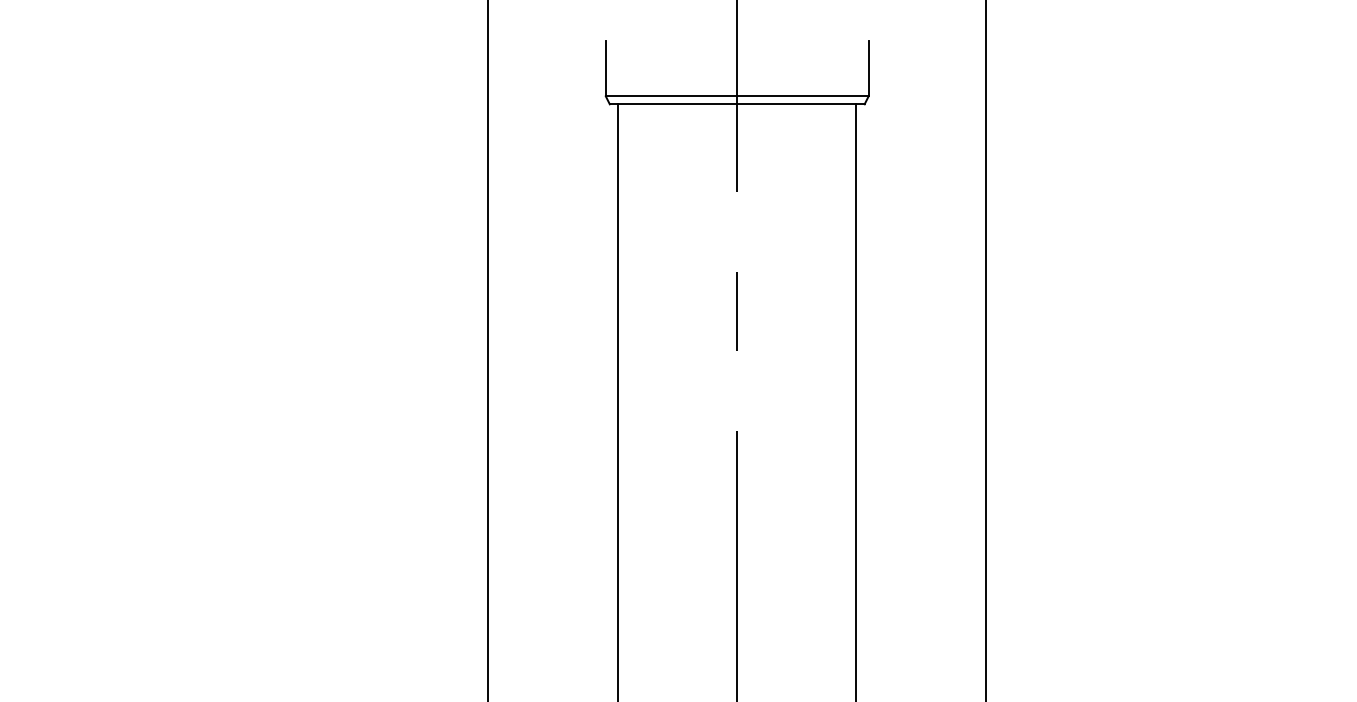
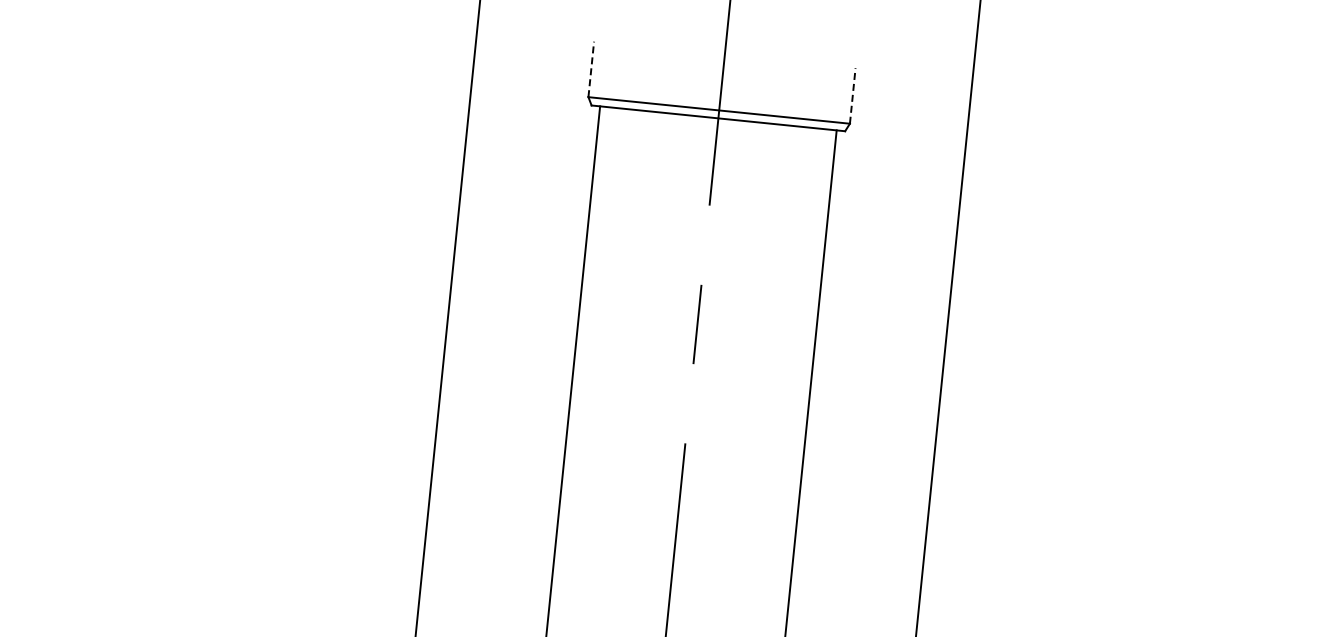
line: (605, 68) -> (590, 69), solid -> dashed
line: (868, 68) -> (852, 96), solid -> dashed

